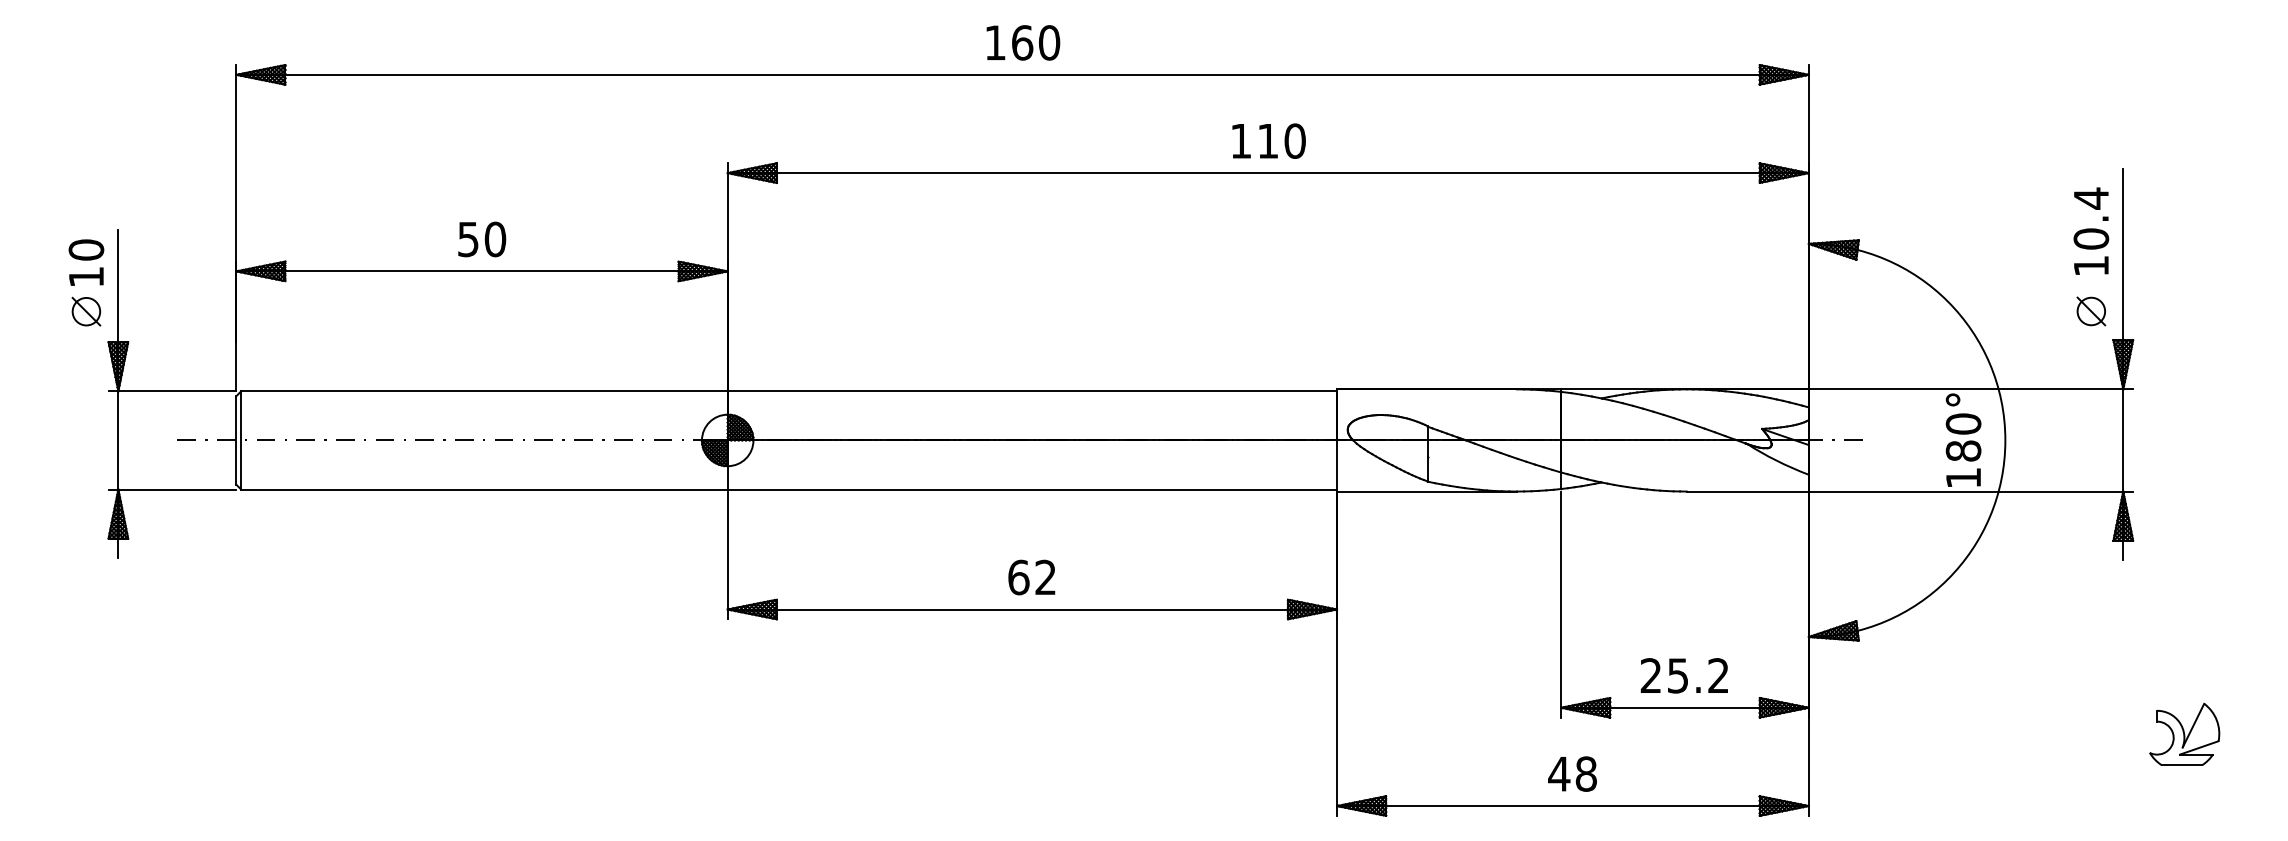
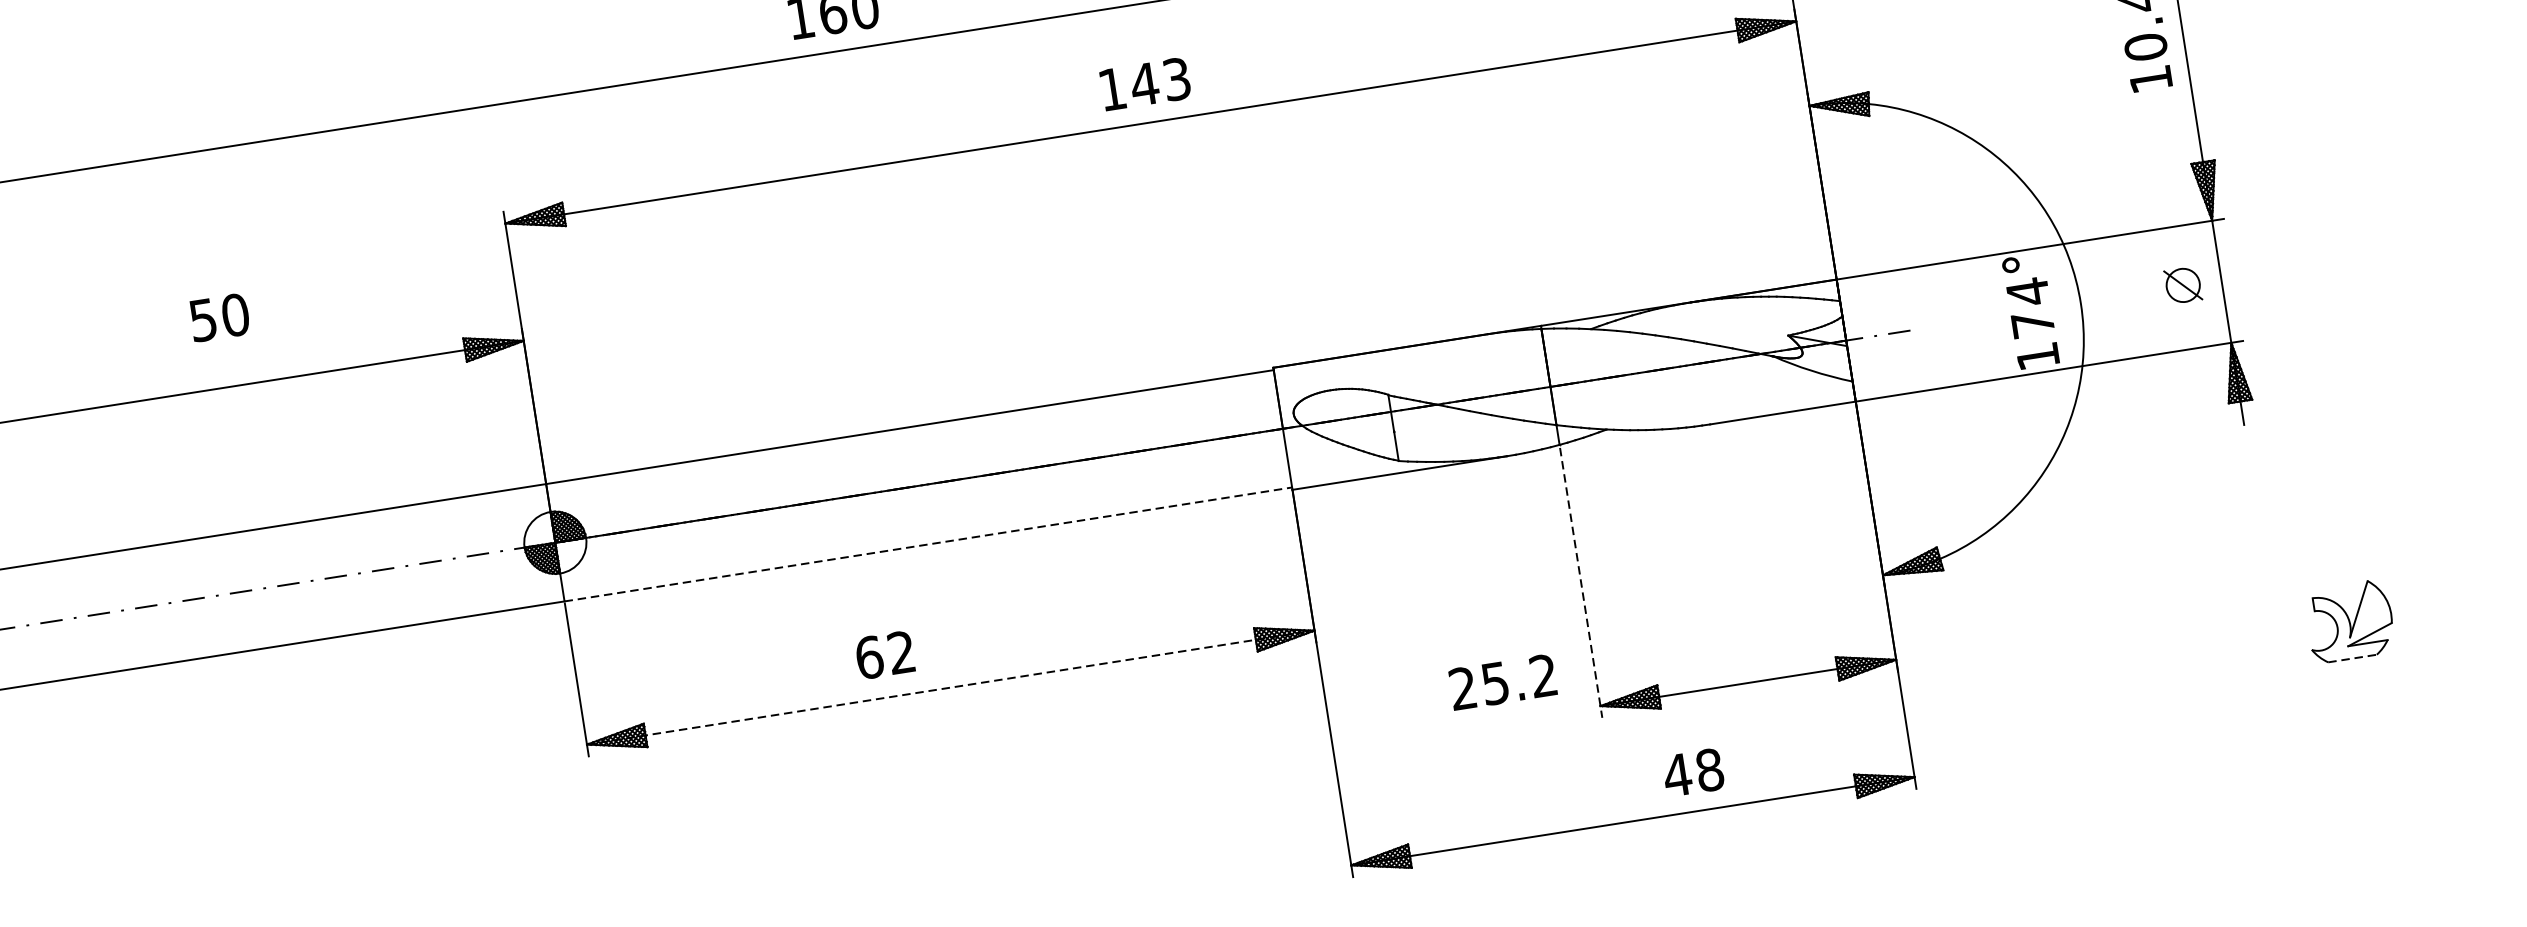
text: (1280, 140) -> (1159, 81), 110 -> 143
text: (482, 239) -> (220, 317), moved
part: (2091, 311) -> (2183, 285), moved
text: (1963, 437) -> (2030, 308), 180° -> 174°
line: (1032, 489) -> (928, 544), solid -> dashed
text: (1031, 577) -> (884, 655), moved
line: (1561, 605) -> (1581, 583), solid -> dashed
line: (1032, 609) -> (950, 687), solid -> dashed
text: (1683, 675) -> (1501, 682), moved
line: (2182, 765) -> (2353, 658), solid -> dashed
text: (1572, 773) -> (1693, 771), moved

